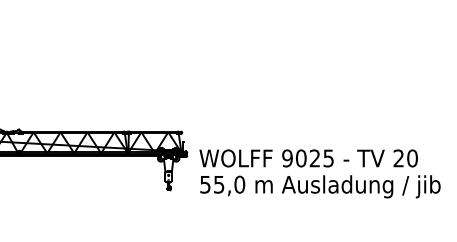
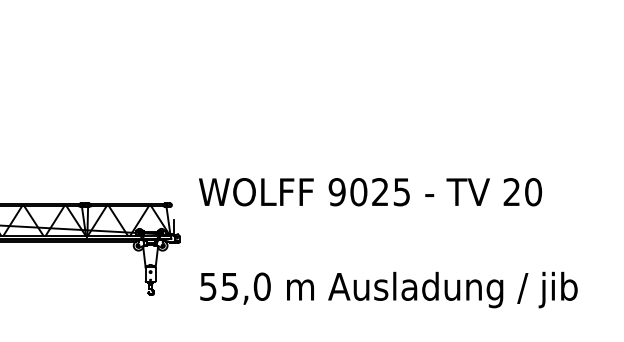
text: (308, 158) -> (370, 192), moved

